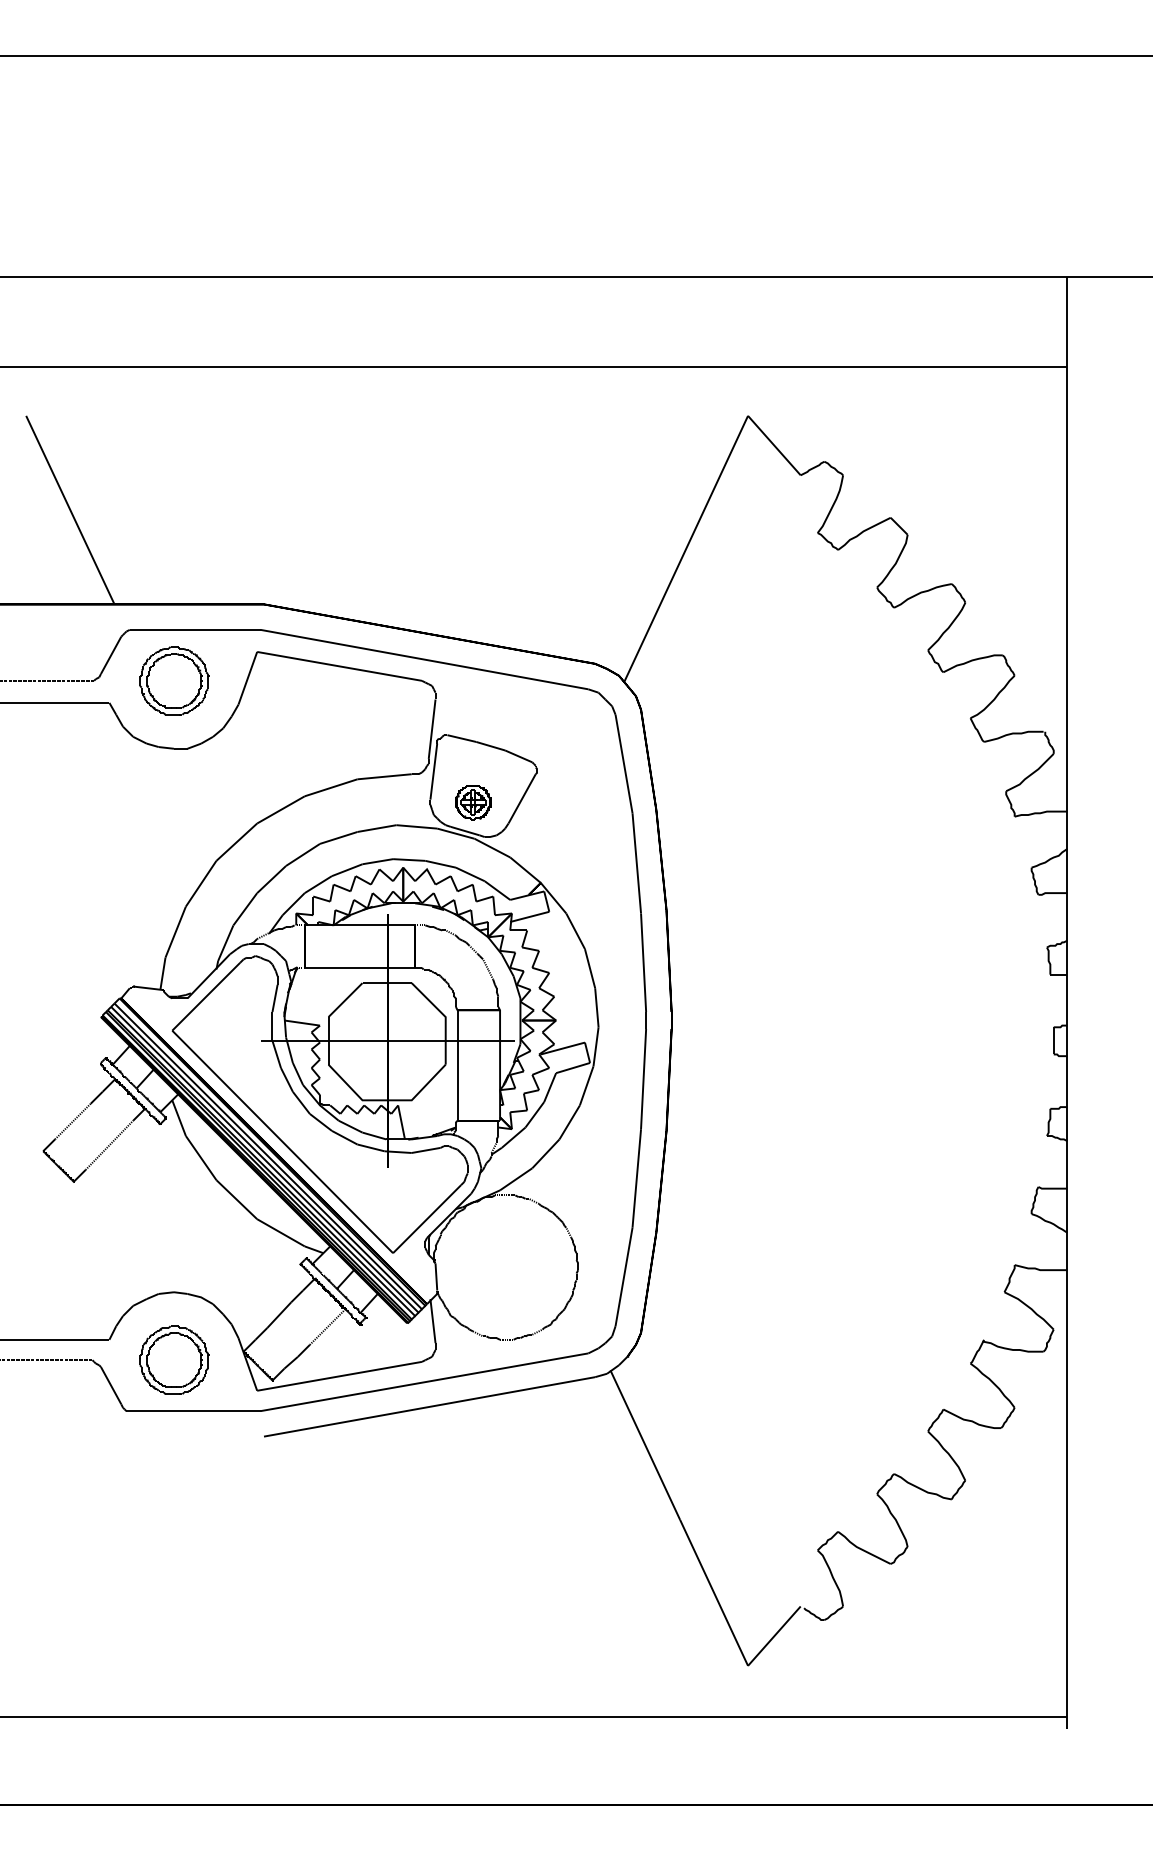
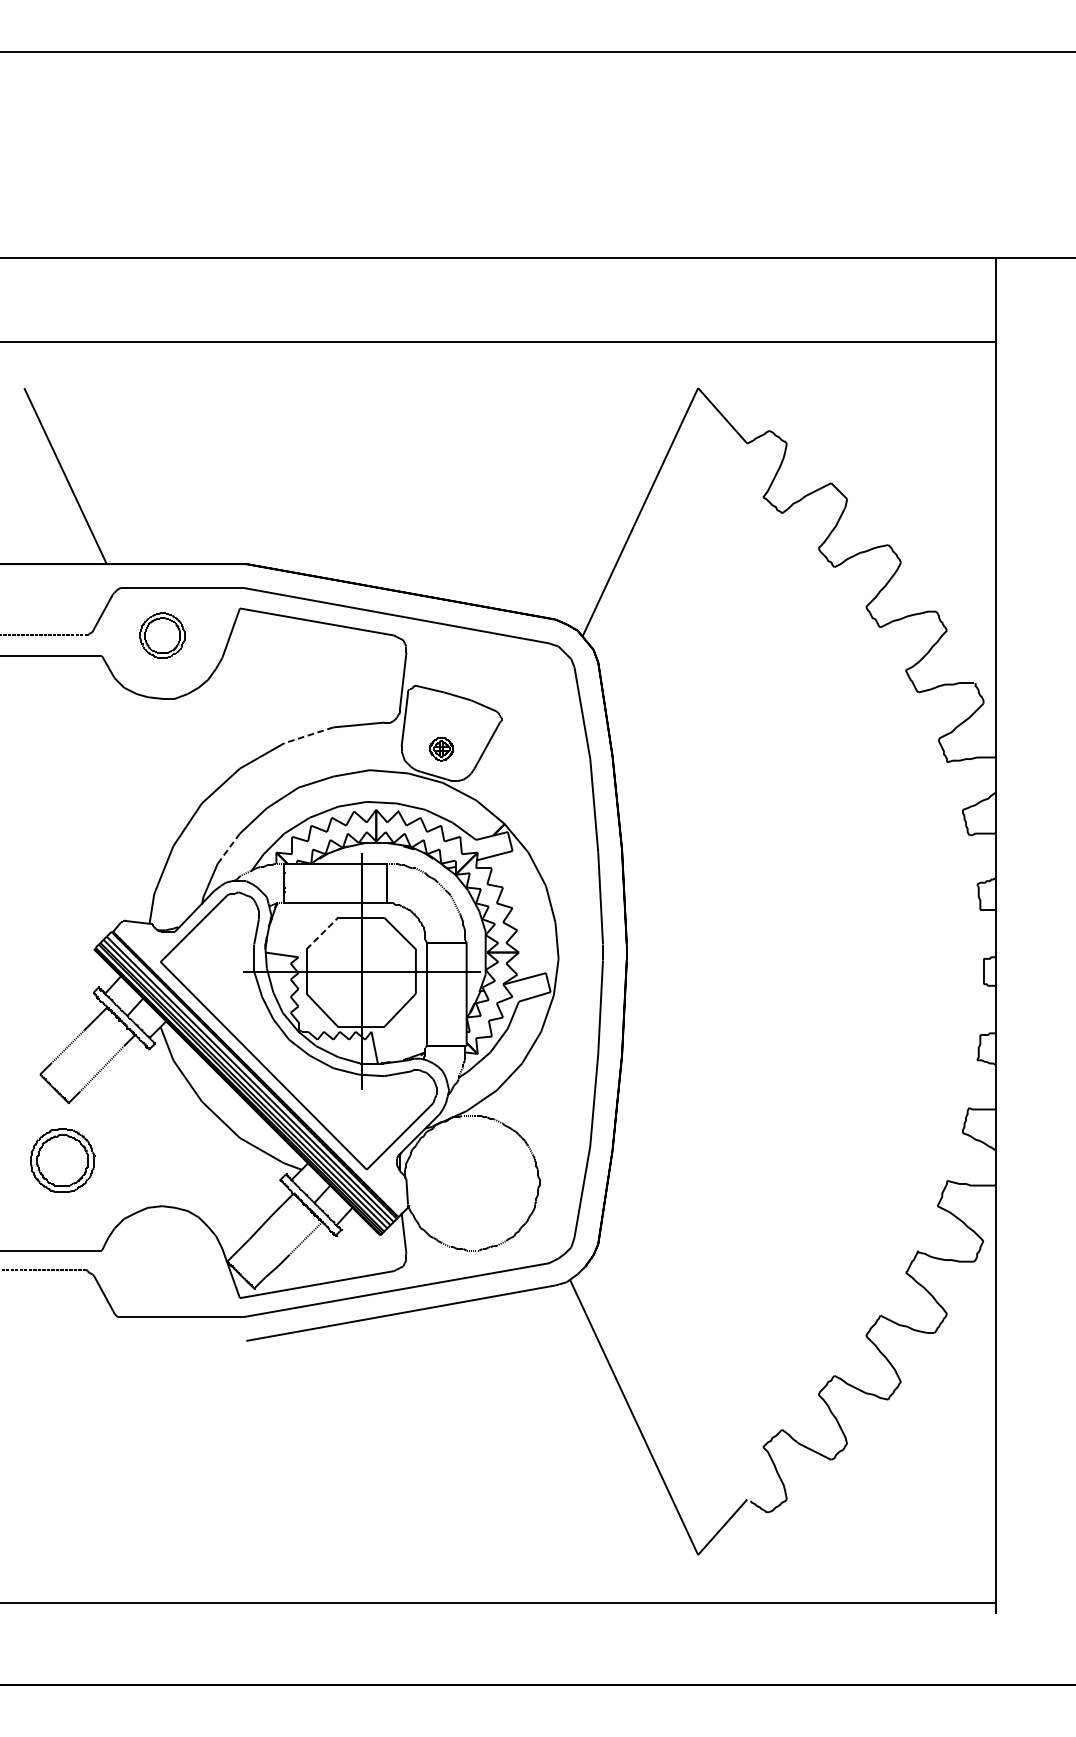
part: (174, 680) -> (162, 635), size x0.7
line: (331, 787) -> (309, 735), solid -> dashed
part: (473, 802) -> (441, 749), size x0.7
line: (245, 908) -> (229, 847), solid -> dashed
line: (345, 999) -> (322, 932), solid -> dashed
part: (174, 1359) -> (62, 1159), moved

